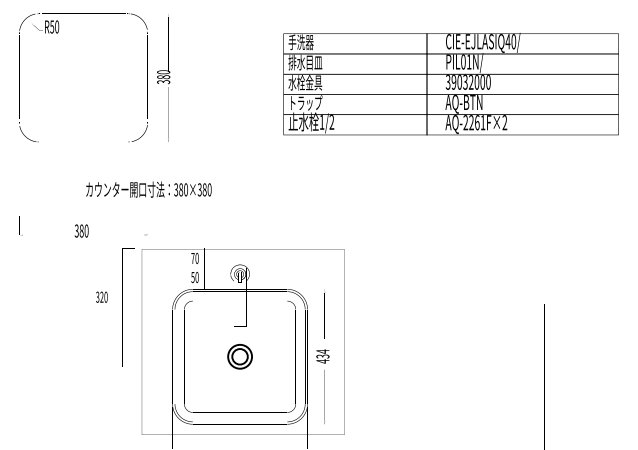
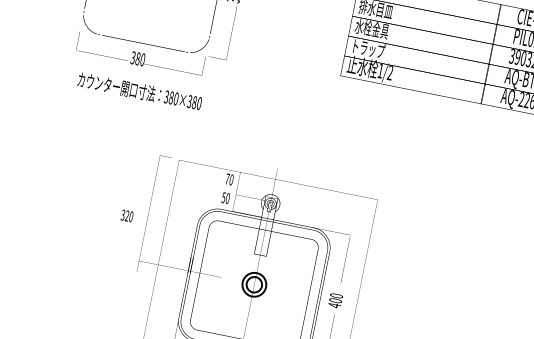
text: (148, 189) -> (139, 91), moved
text: (83, 226) -> (140, 54), moved
text: (101, 296) -> (126, 215), moved
text: (322, 353) -> (335, 297), 434 -> 400

